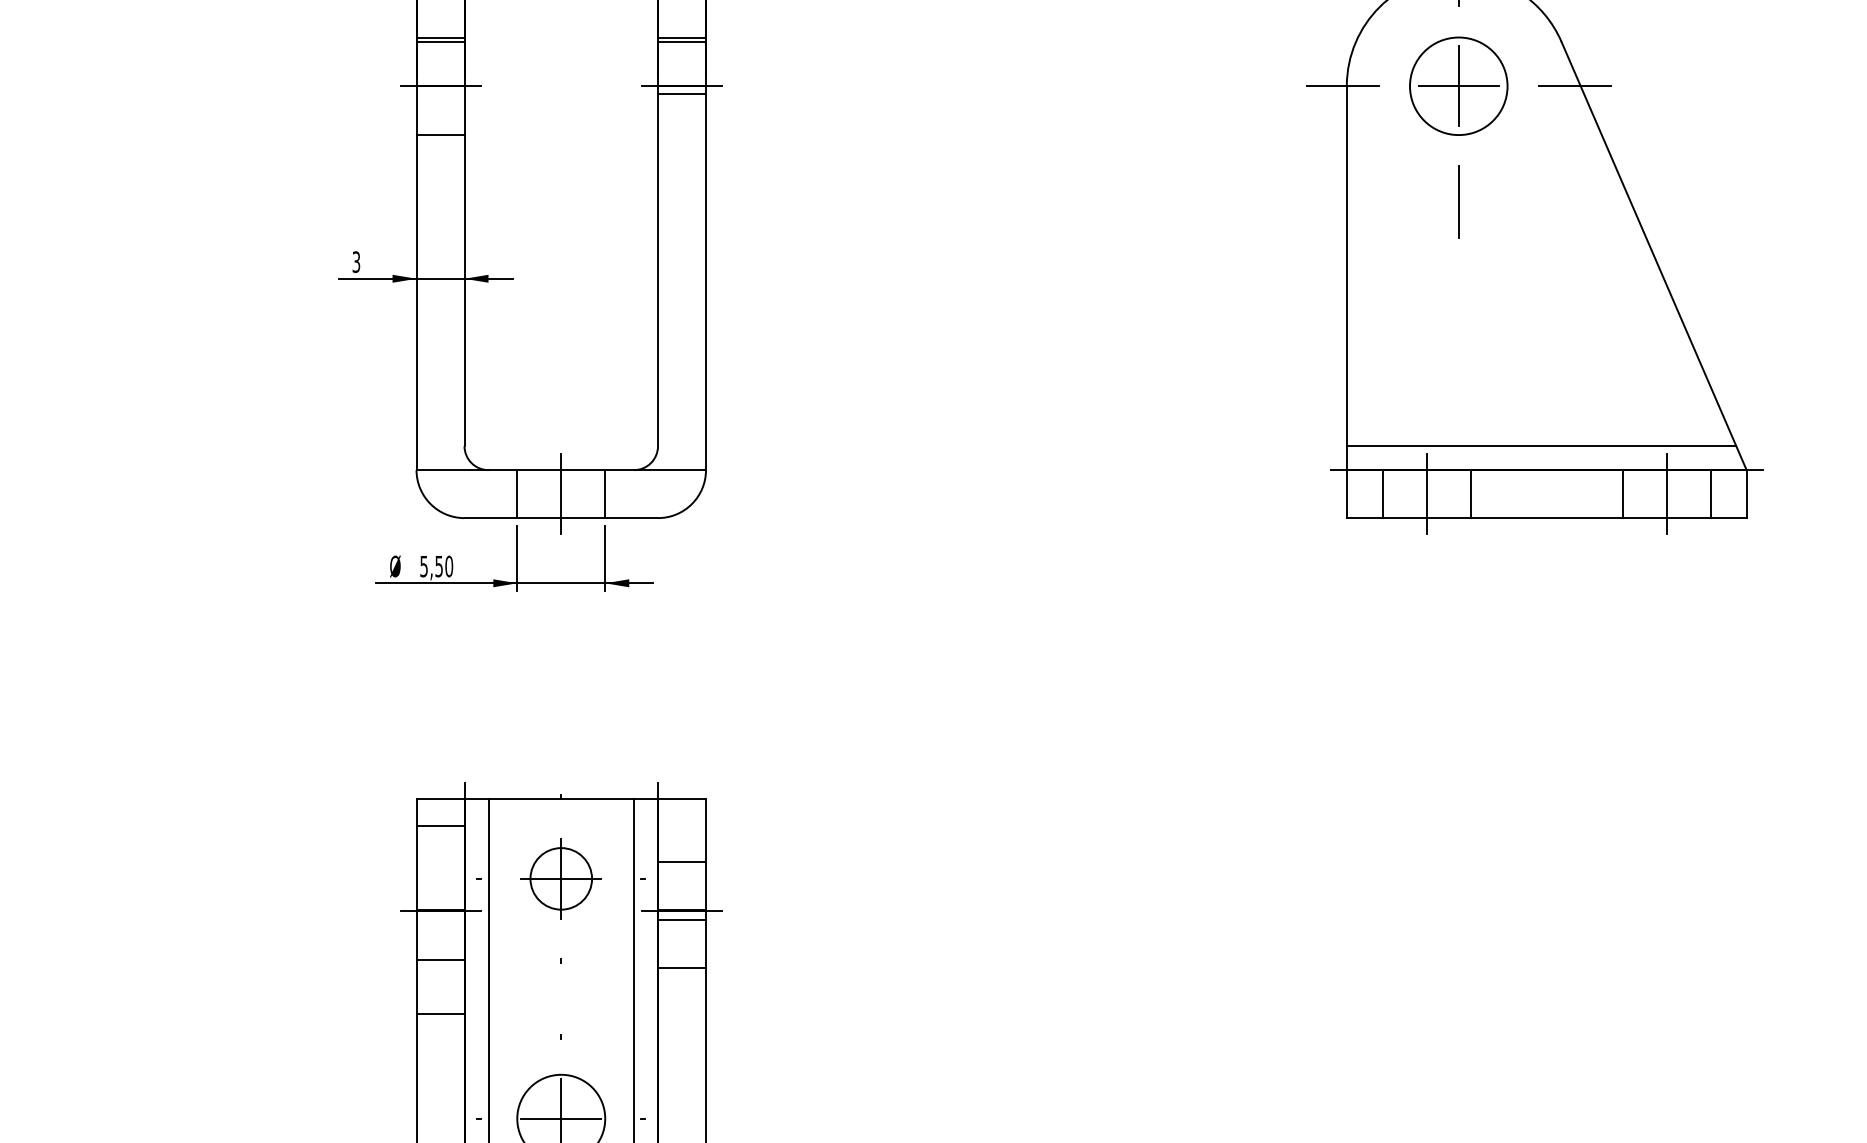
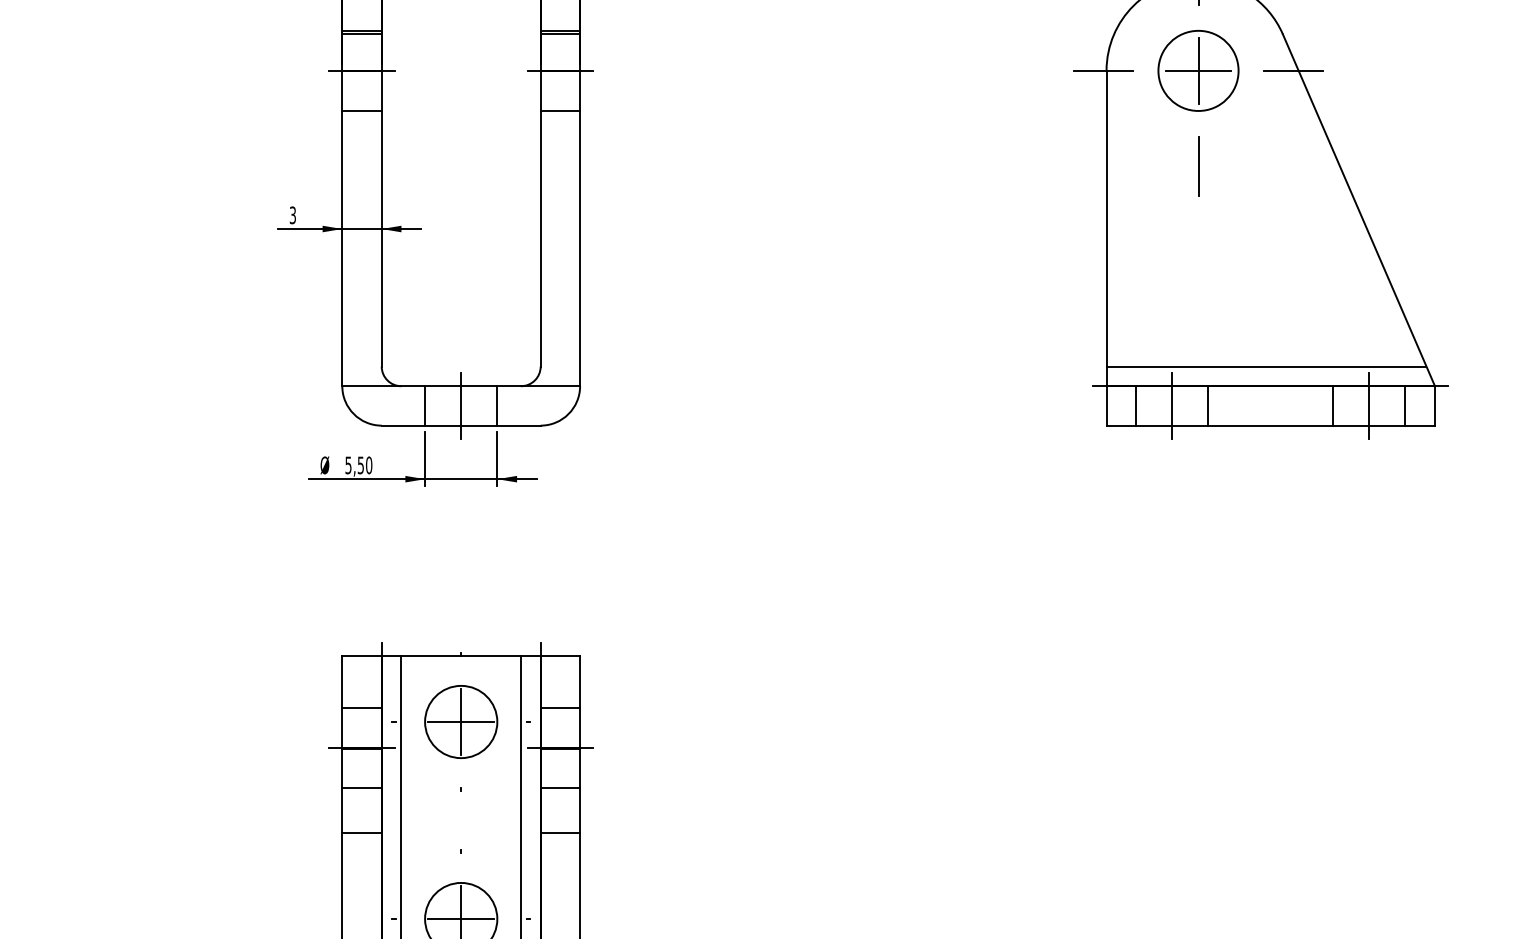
line: (682, 94) -> (560, 111), moved
line: (440, 826) -> (362, 708), moved
circle: (561, 878) -> (461, 721), size x1.43
line: (682, 919) -> (560, 788), moved
line: (682, 967) -> (560, 832), moved

